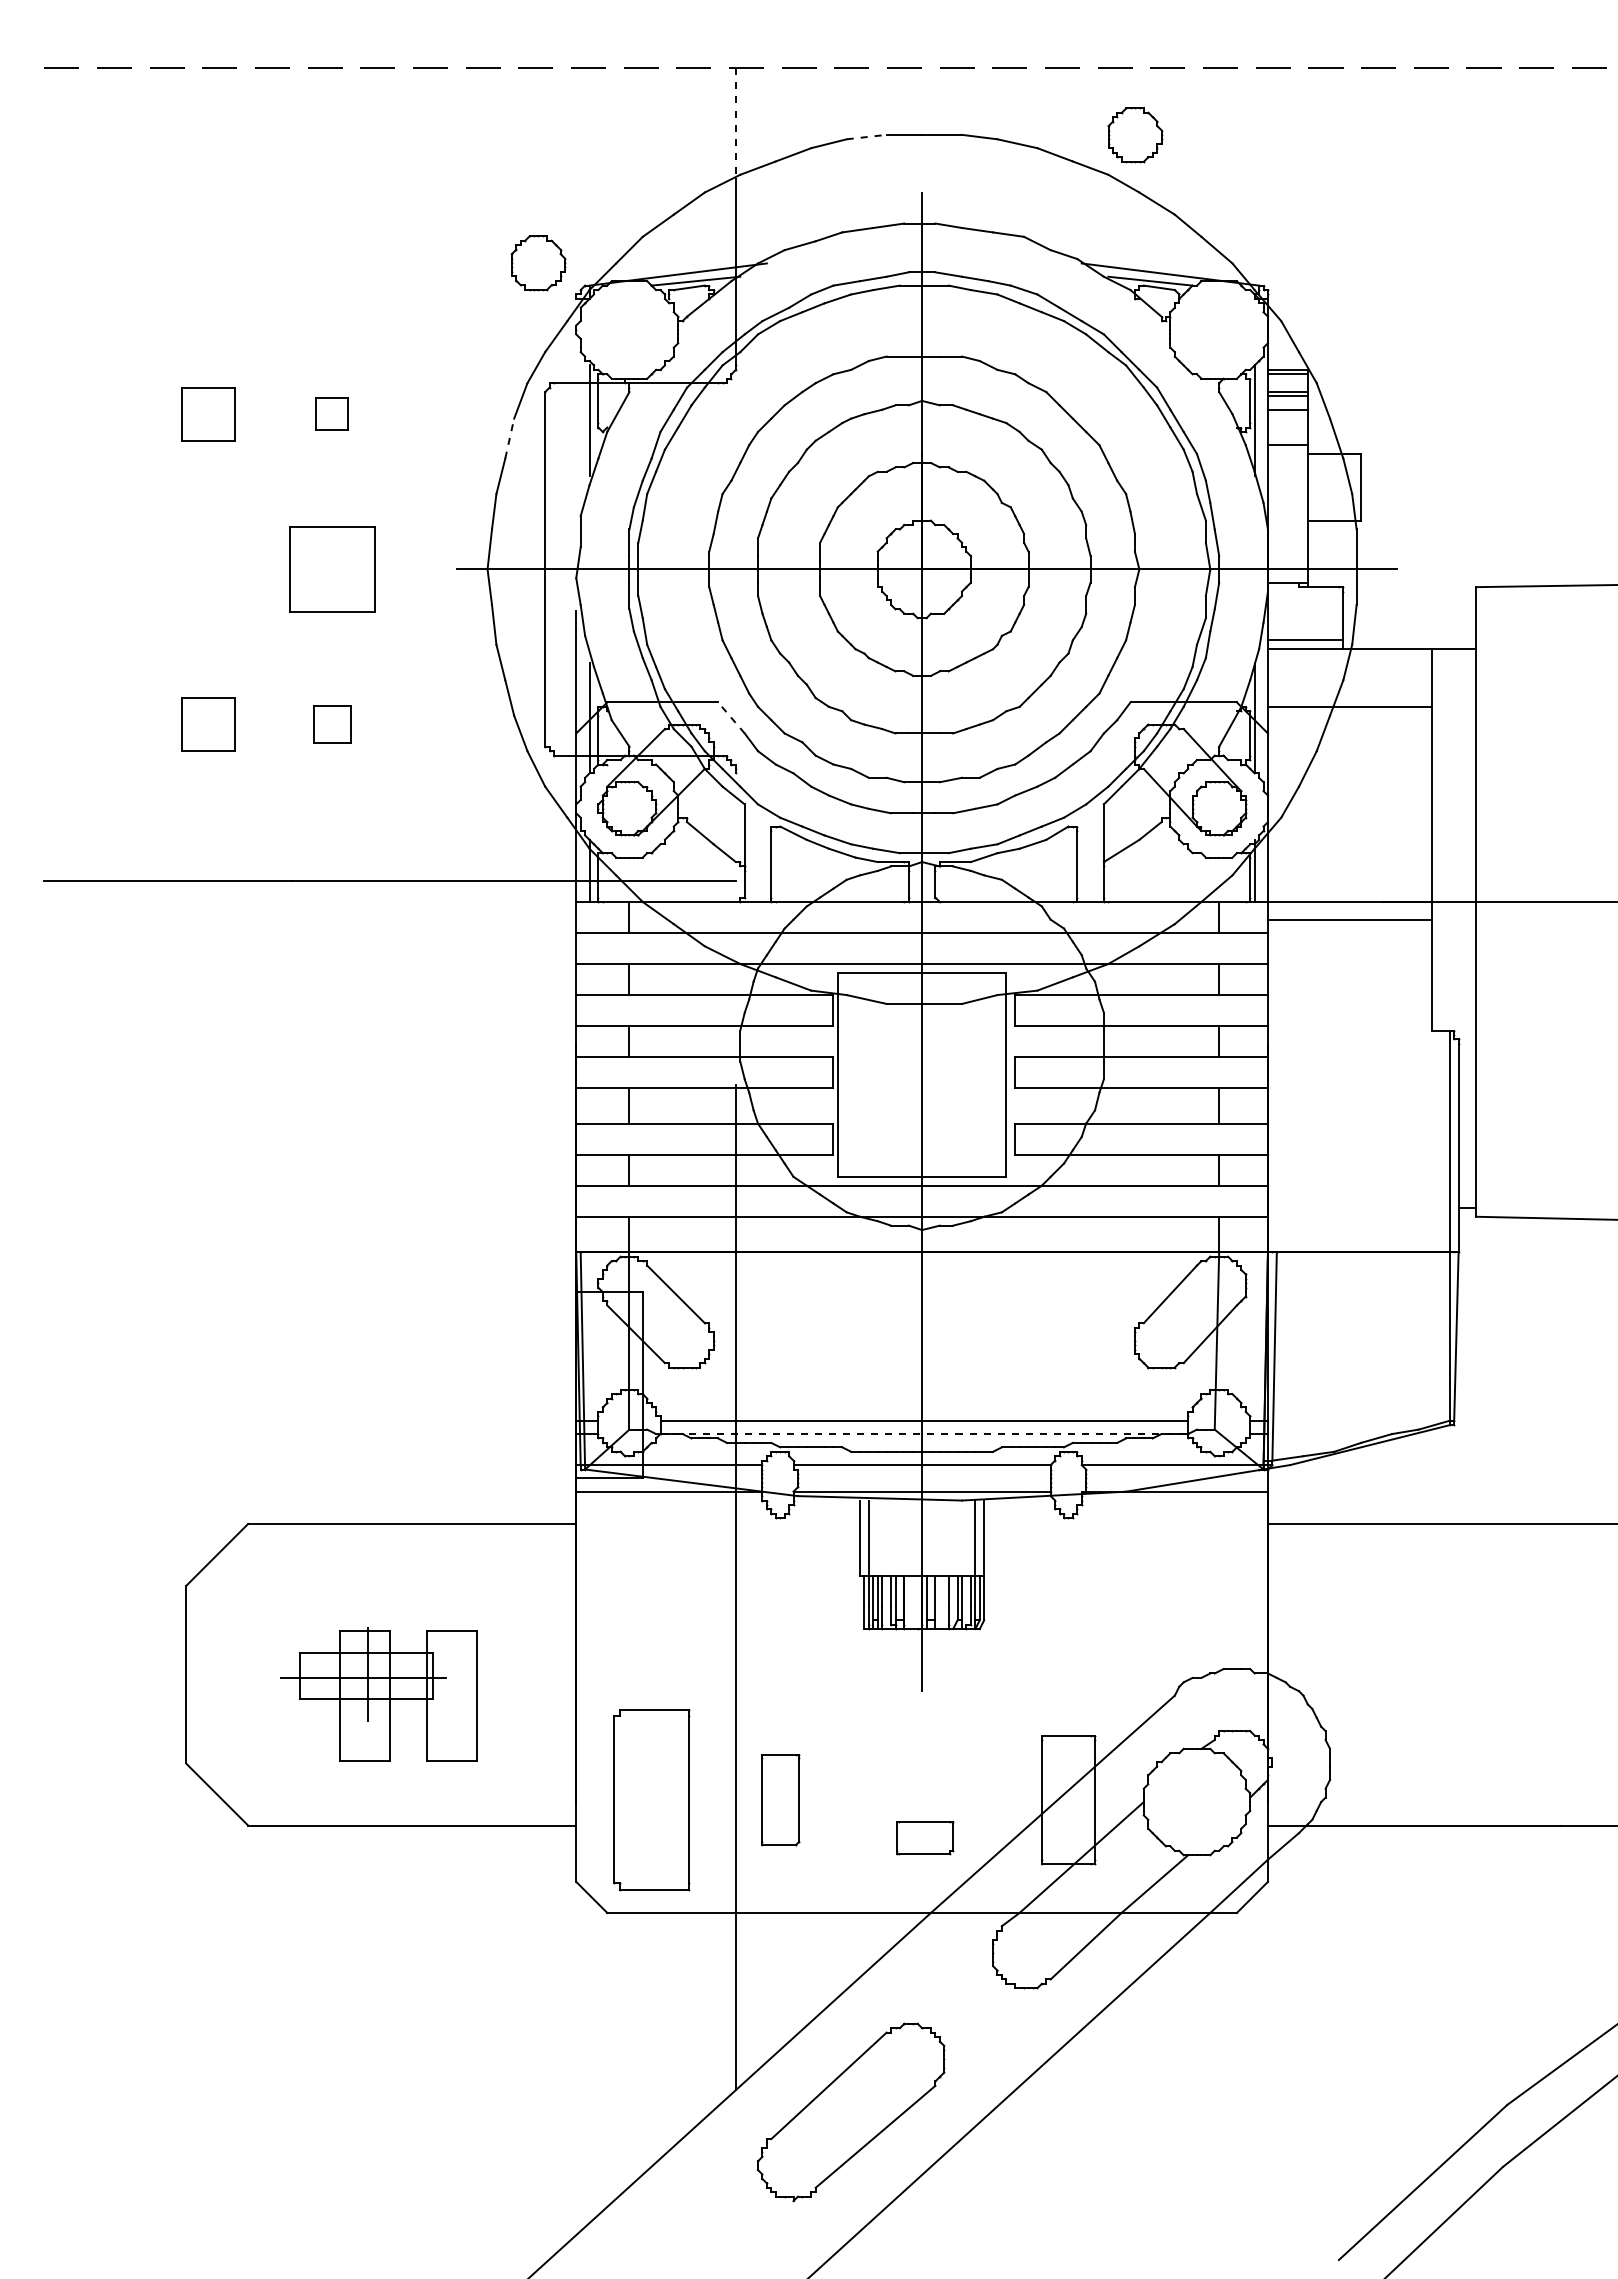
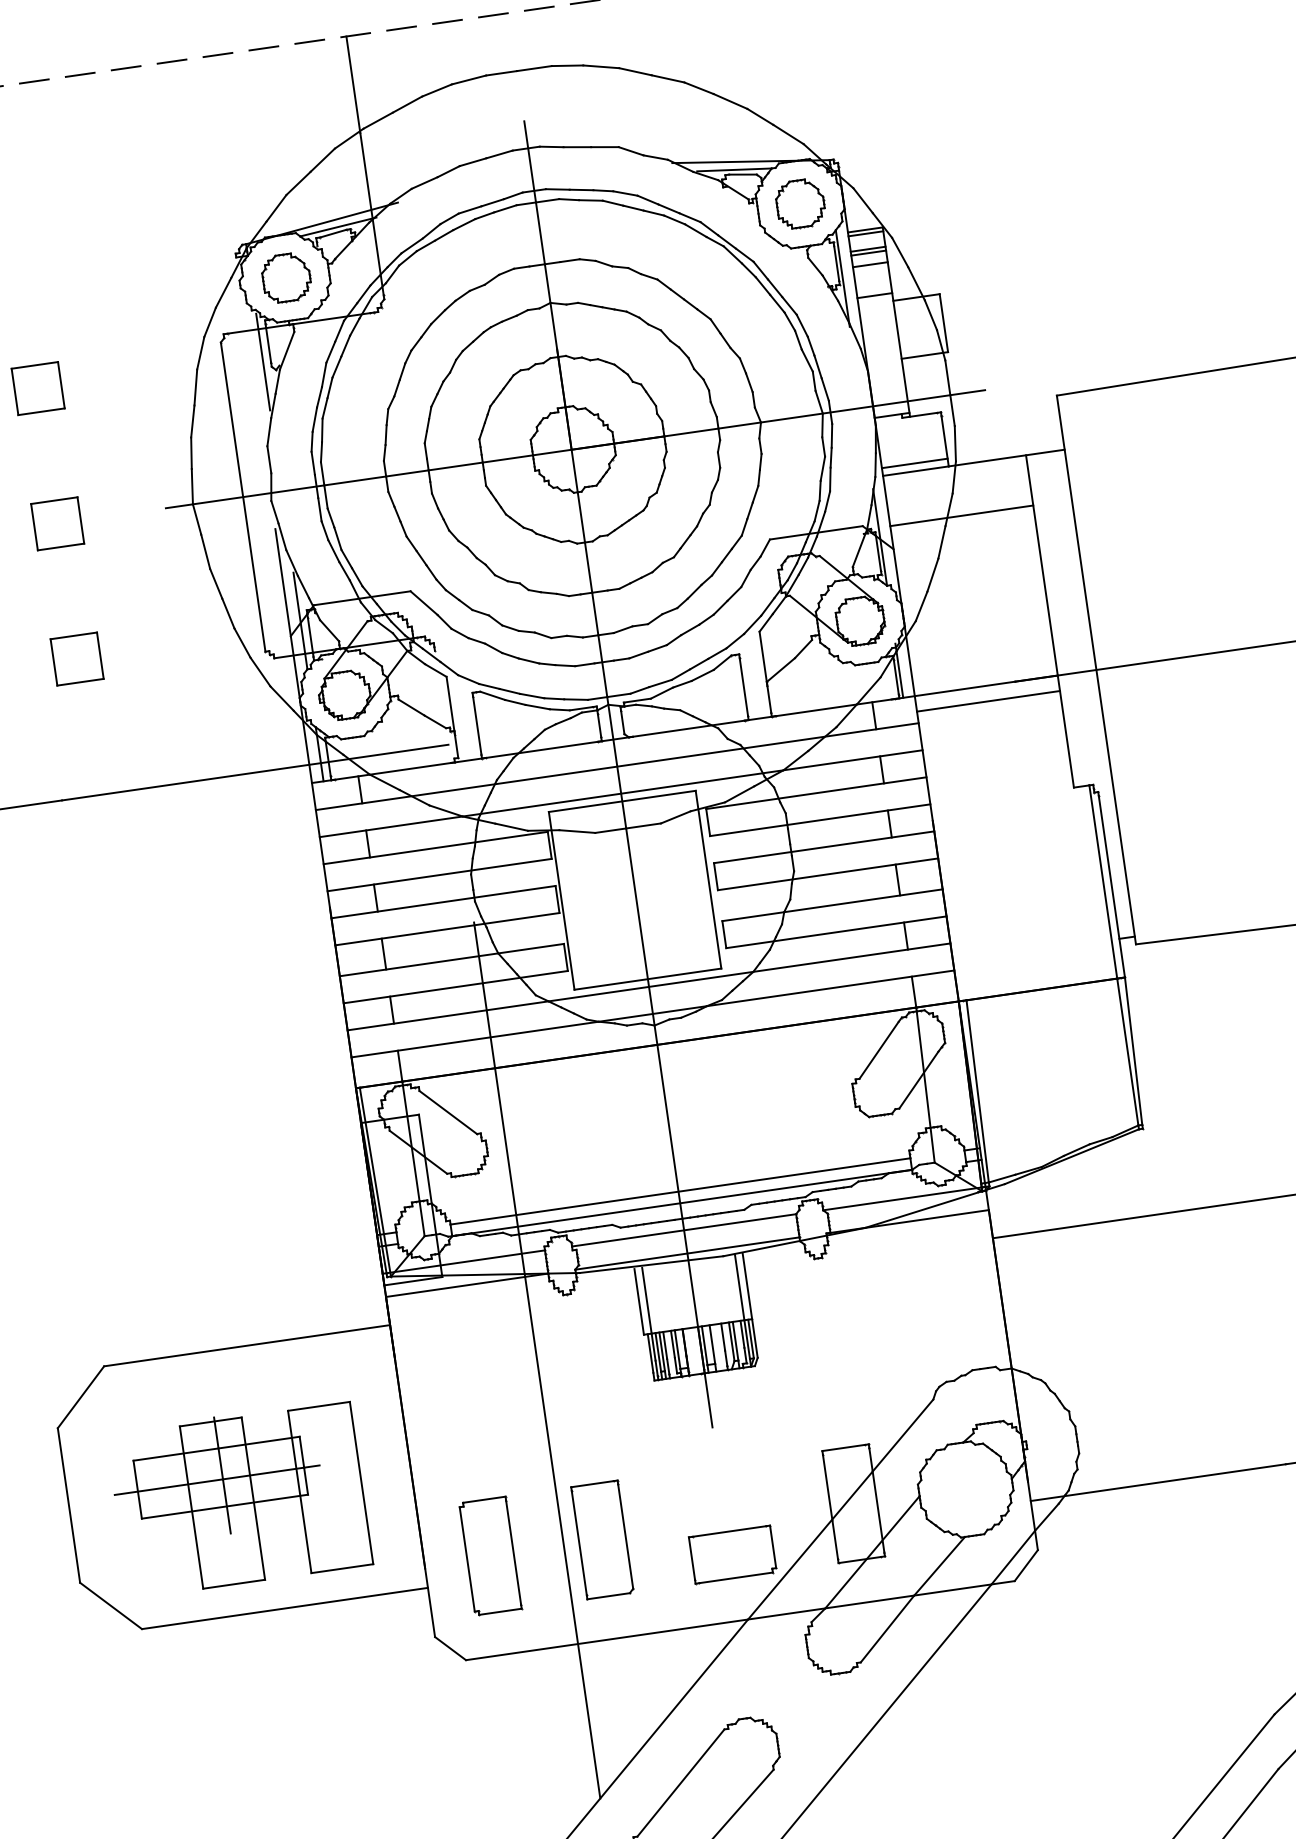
line: (735, 124) -> (353, 85), dashed -> solid
part: (1135, 135) -> (800, 204), moved
line: (867, 137) -> (469, 80), dashed -> solid
part: (538, 263) -> (286, 278), moved
part: (332, 414) -> (38, 388), size x1.67
line: (509, 438) -> (195, 387), dashed -> solid
part: (332, 569) -> (57, 523), size x0.62
line: (731, 717) -> (424, 602), dashed -> solid
part: (332, 724) -> (77, 658), size x1.43
line: (924, 1434) -> (682, 1203), dashed -> solid
part: (378, 1694) -> (239, 1498), size x1.43
part: (651, 1800) -> (490, 1556), size x0.71
part: (780, 1800) -> (602, 1540), size x1.43
part: (924, 1837) -> (732, 1554), size x1.67

